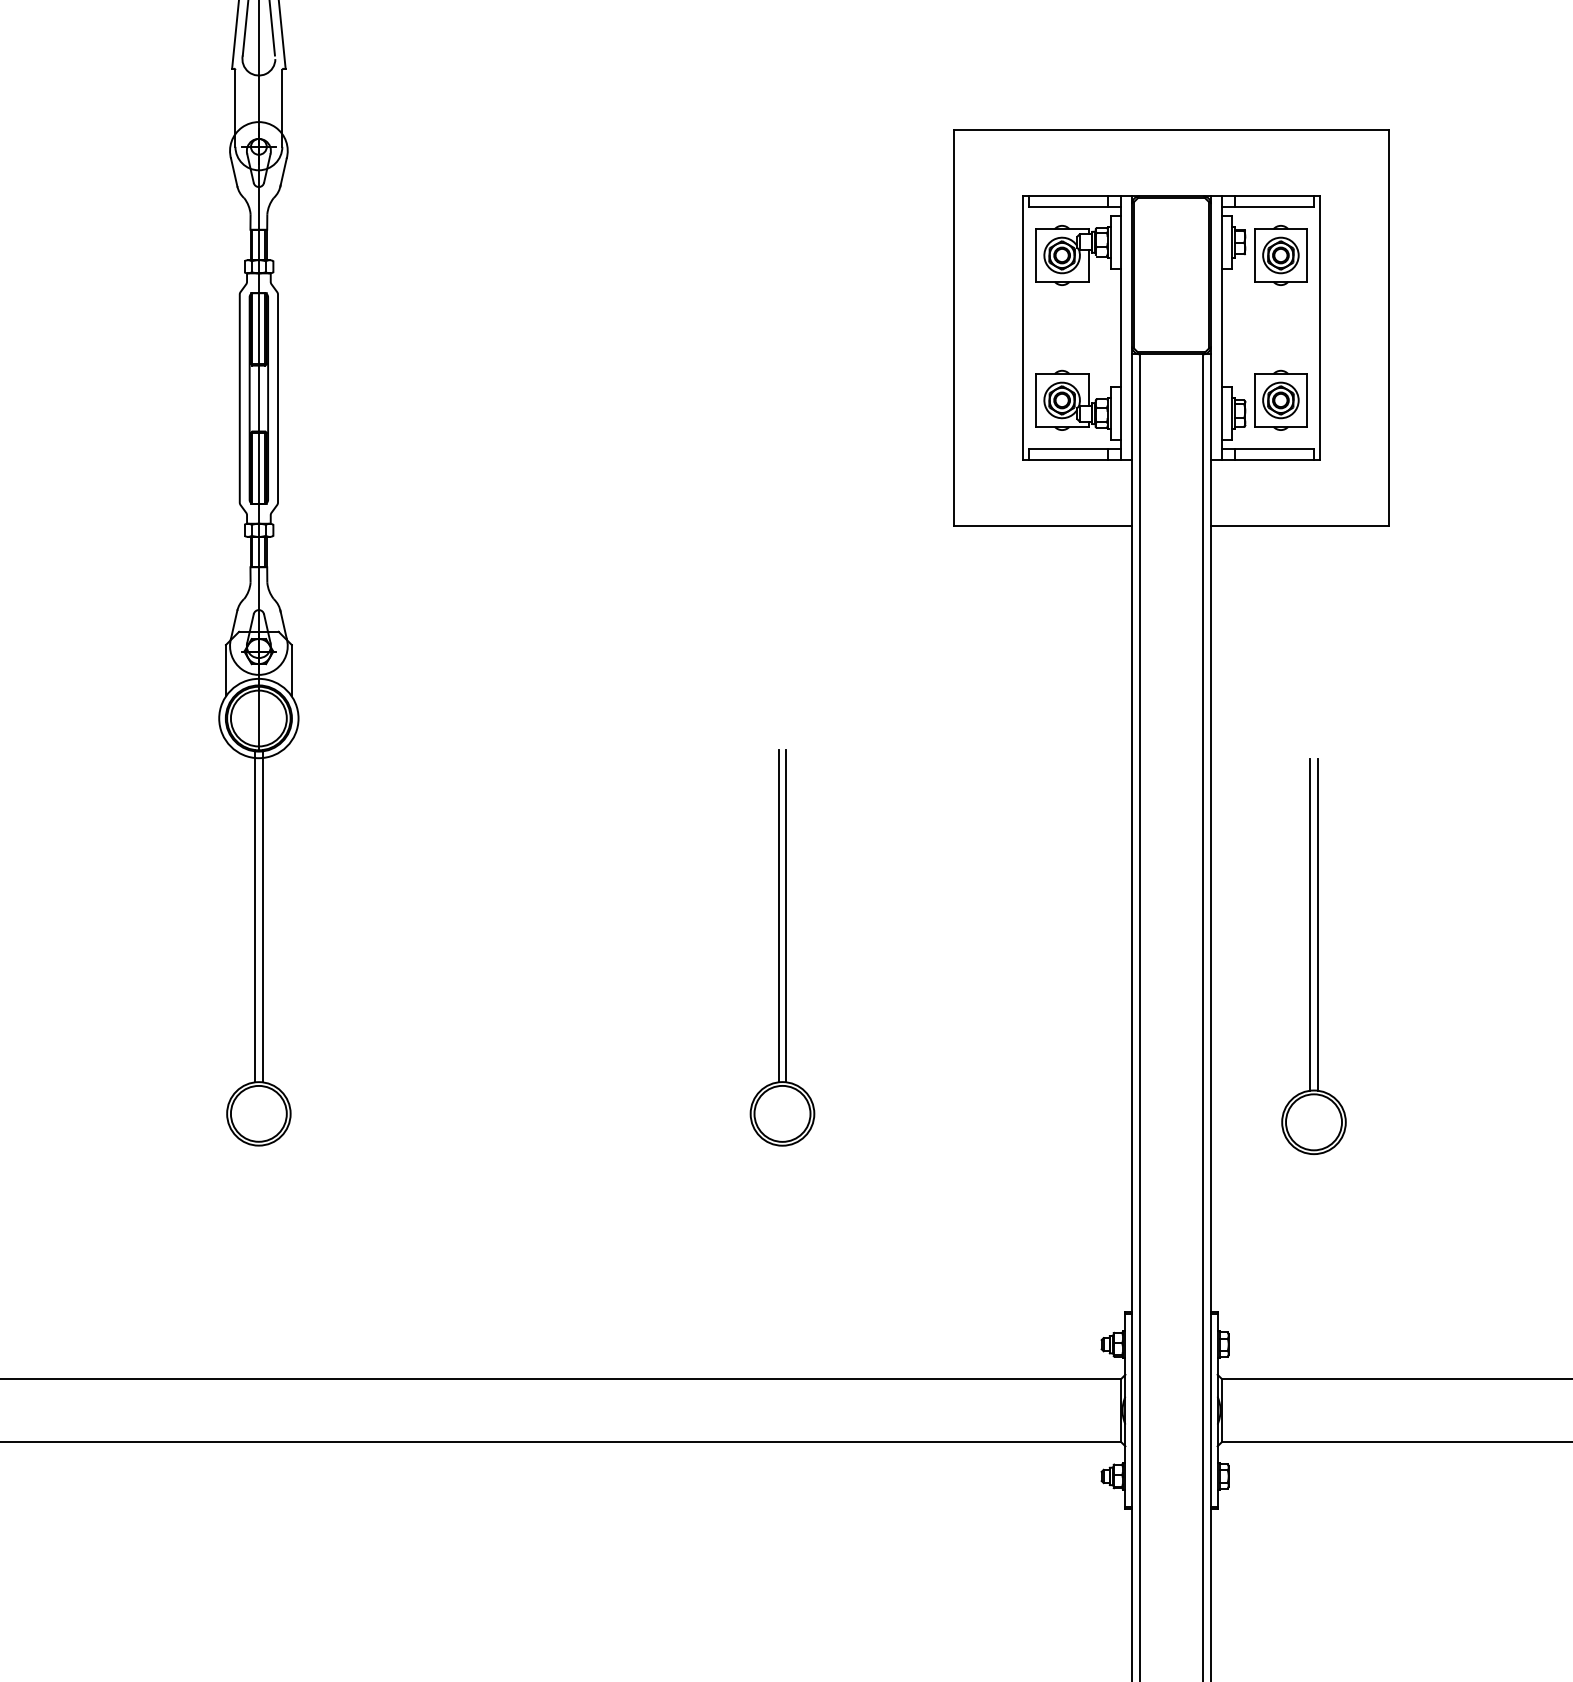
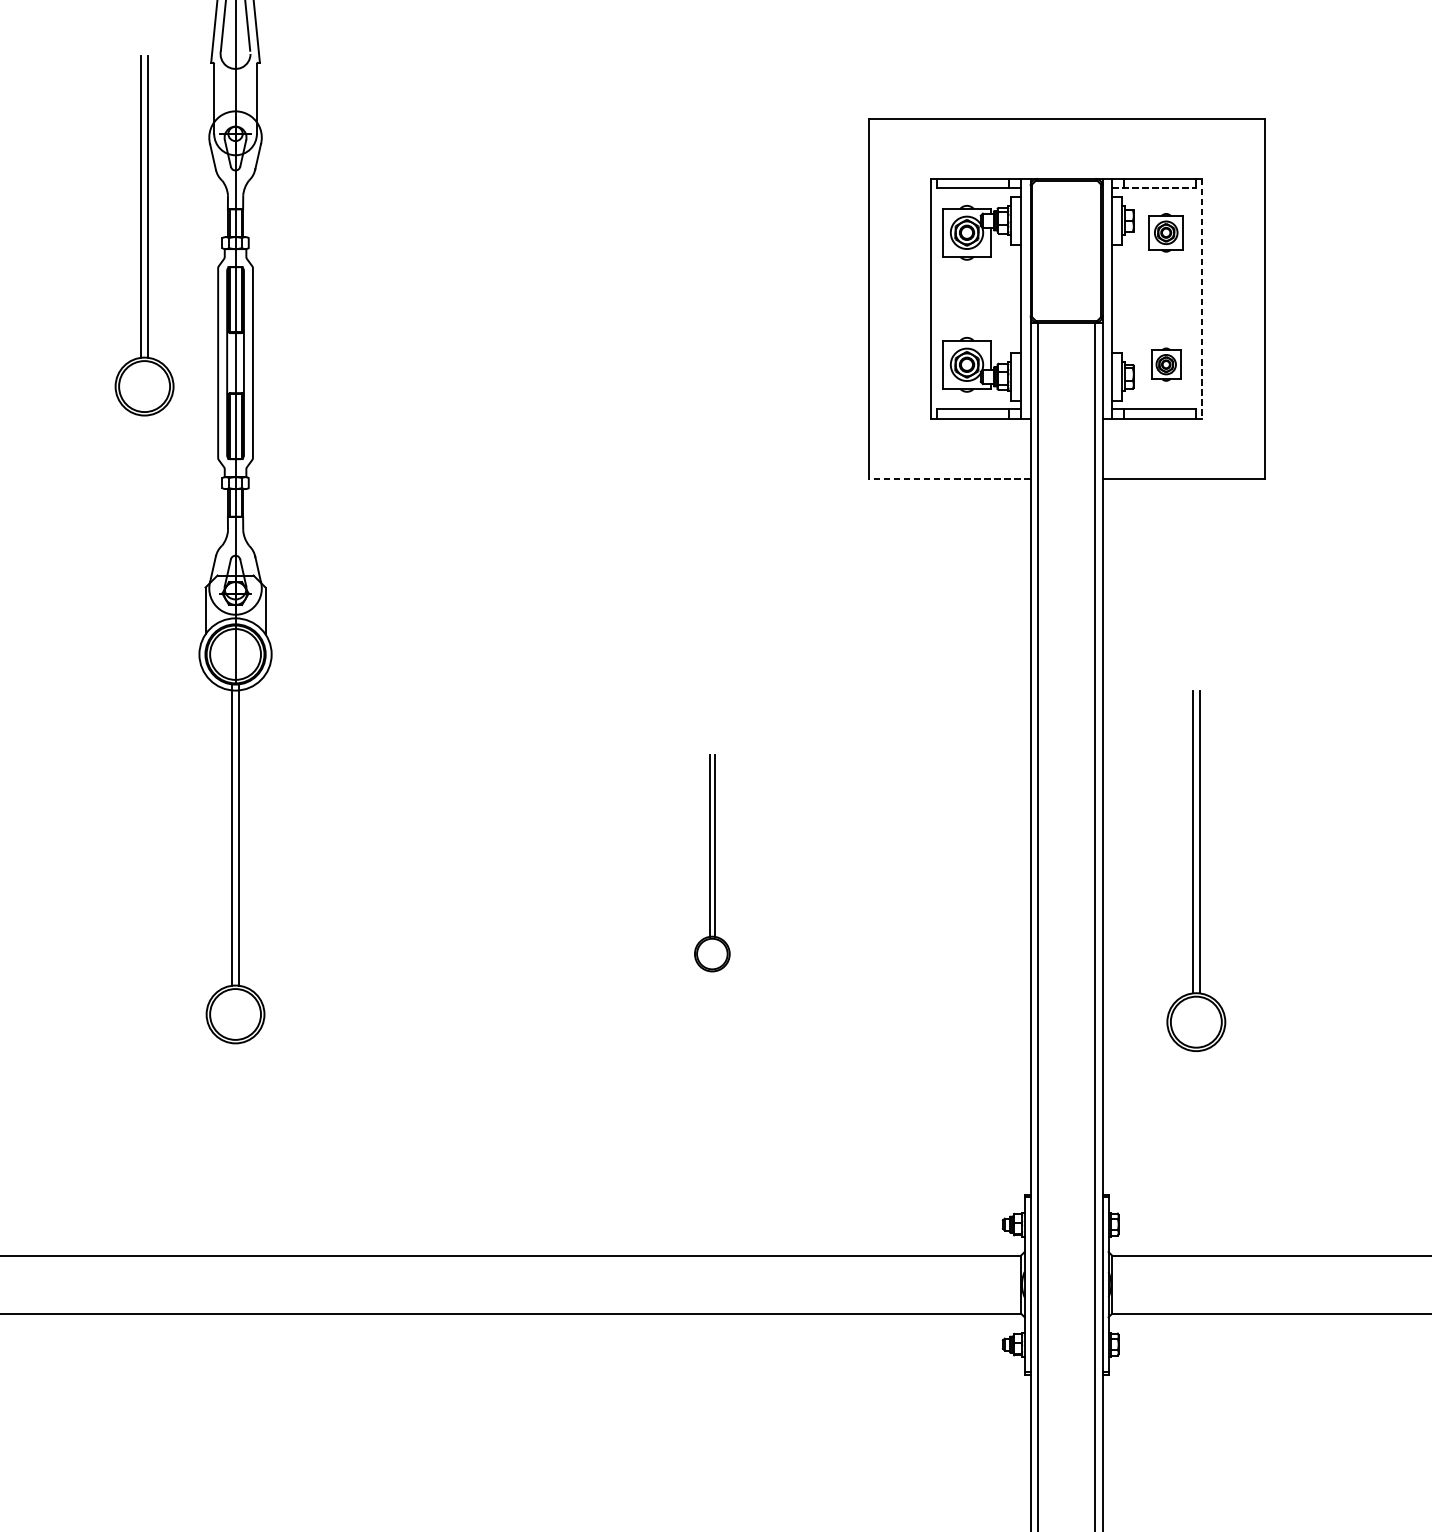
line: (1268, 206) -> (1154, 188), solid -> dashed
part: (1280, 255) -> (1165, 232), size x0.7
part: (158, 258) -> (144, 235), added
line: (1320, 327) -> (1202, 298), solid -> dashed
part: (1280, 399) -> (1165, 363), size x0.6
line: (1043, 525) -> (950, 478), solid -> dashed
part: (782, 947) -> (712, 862), size x0.6

